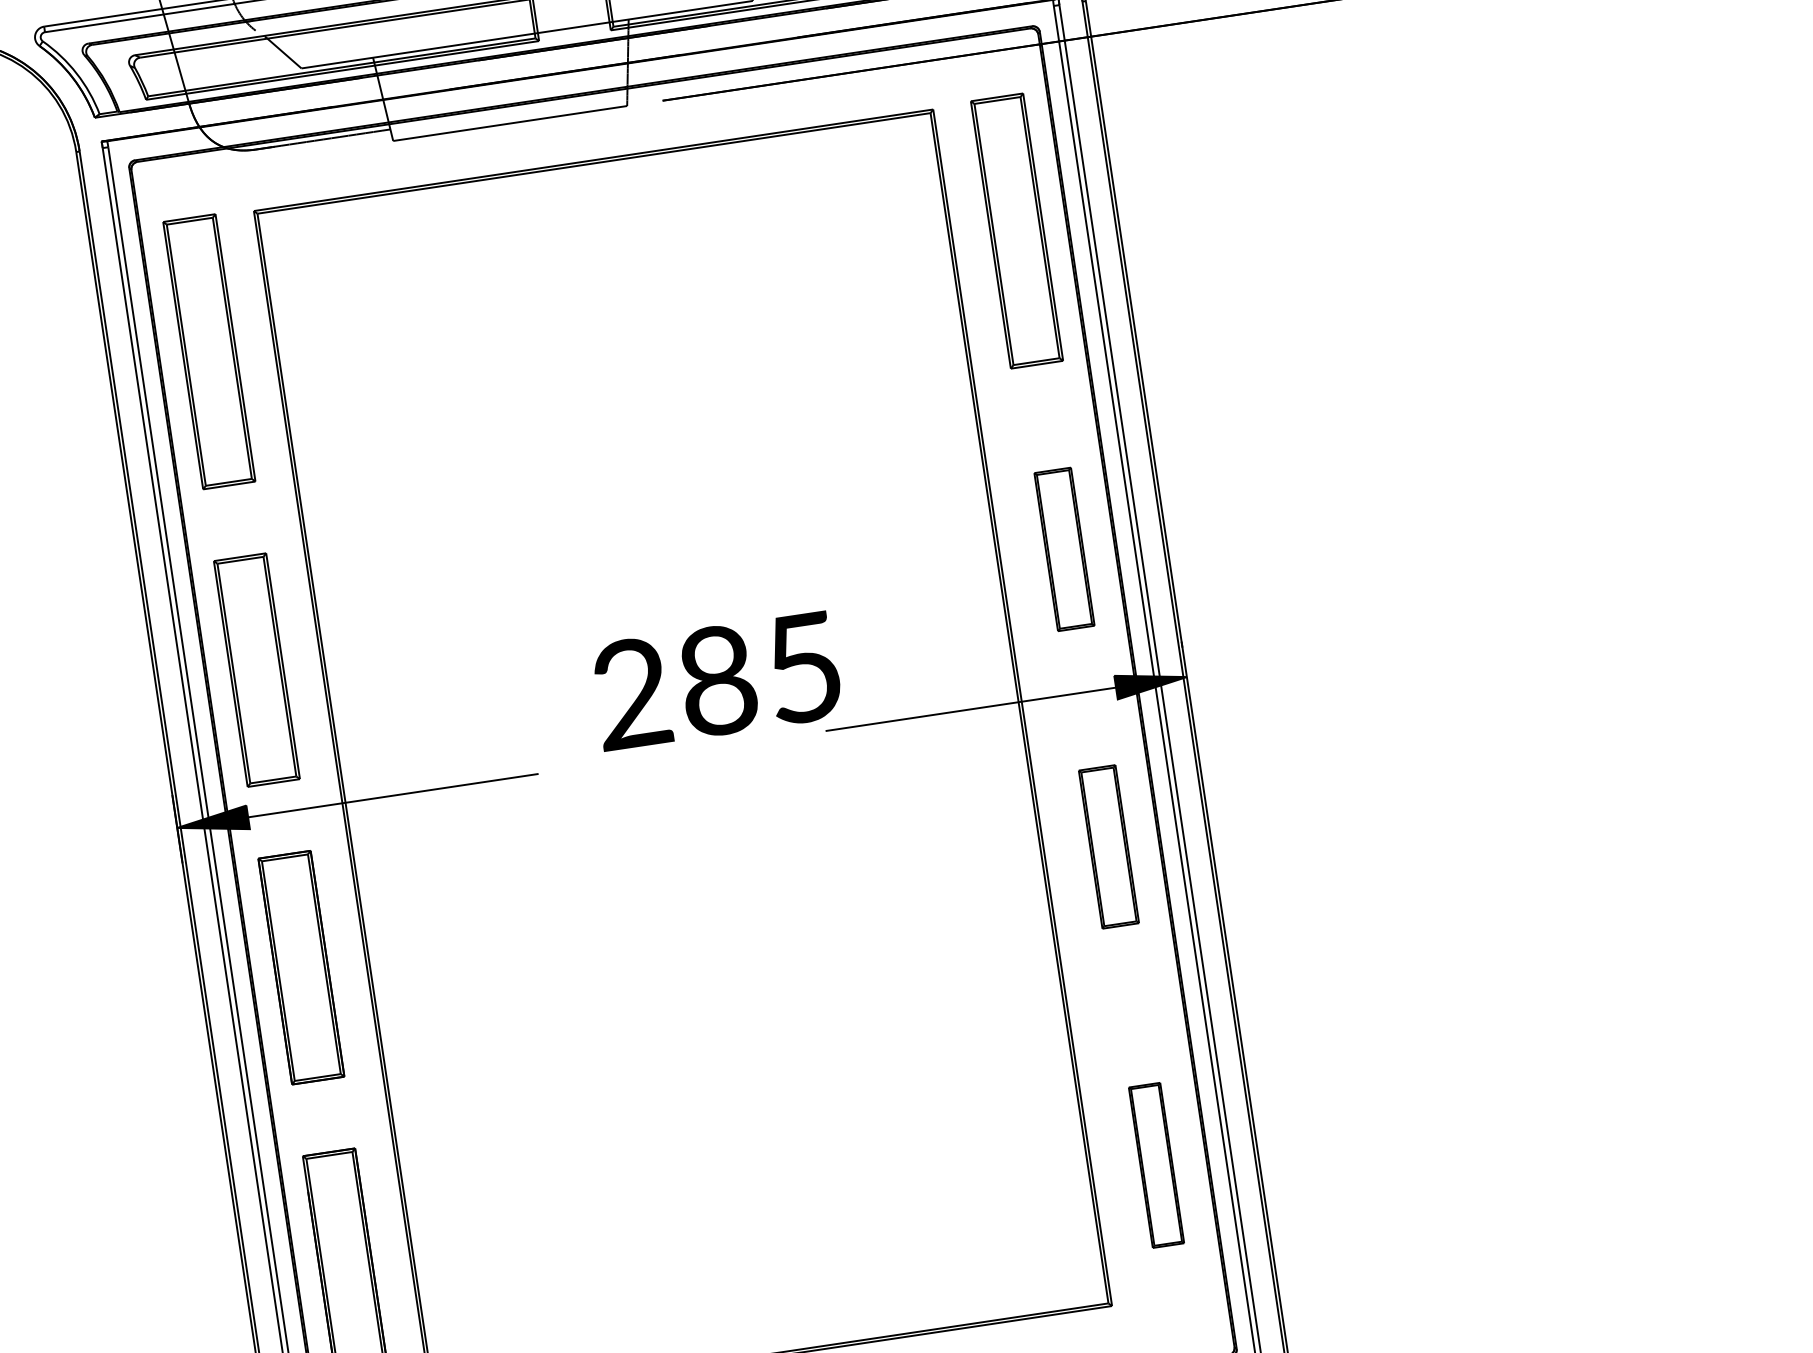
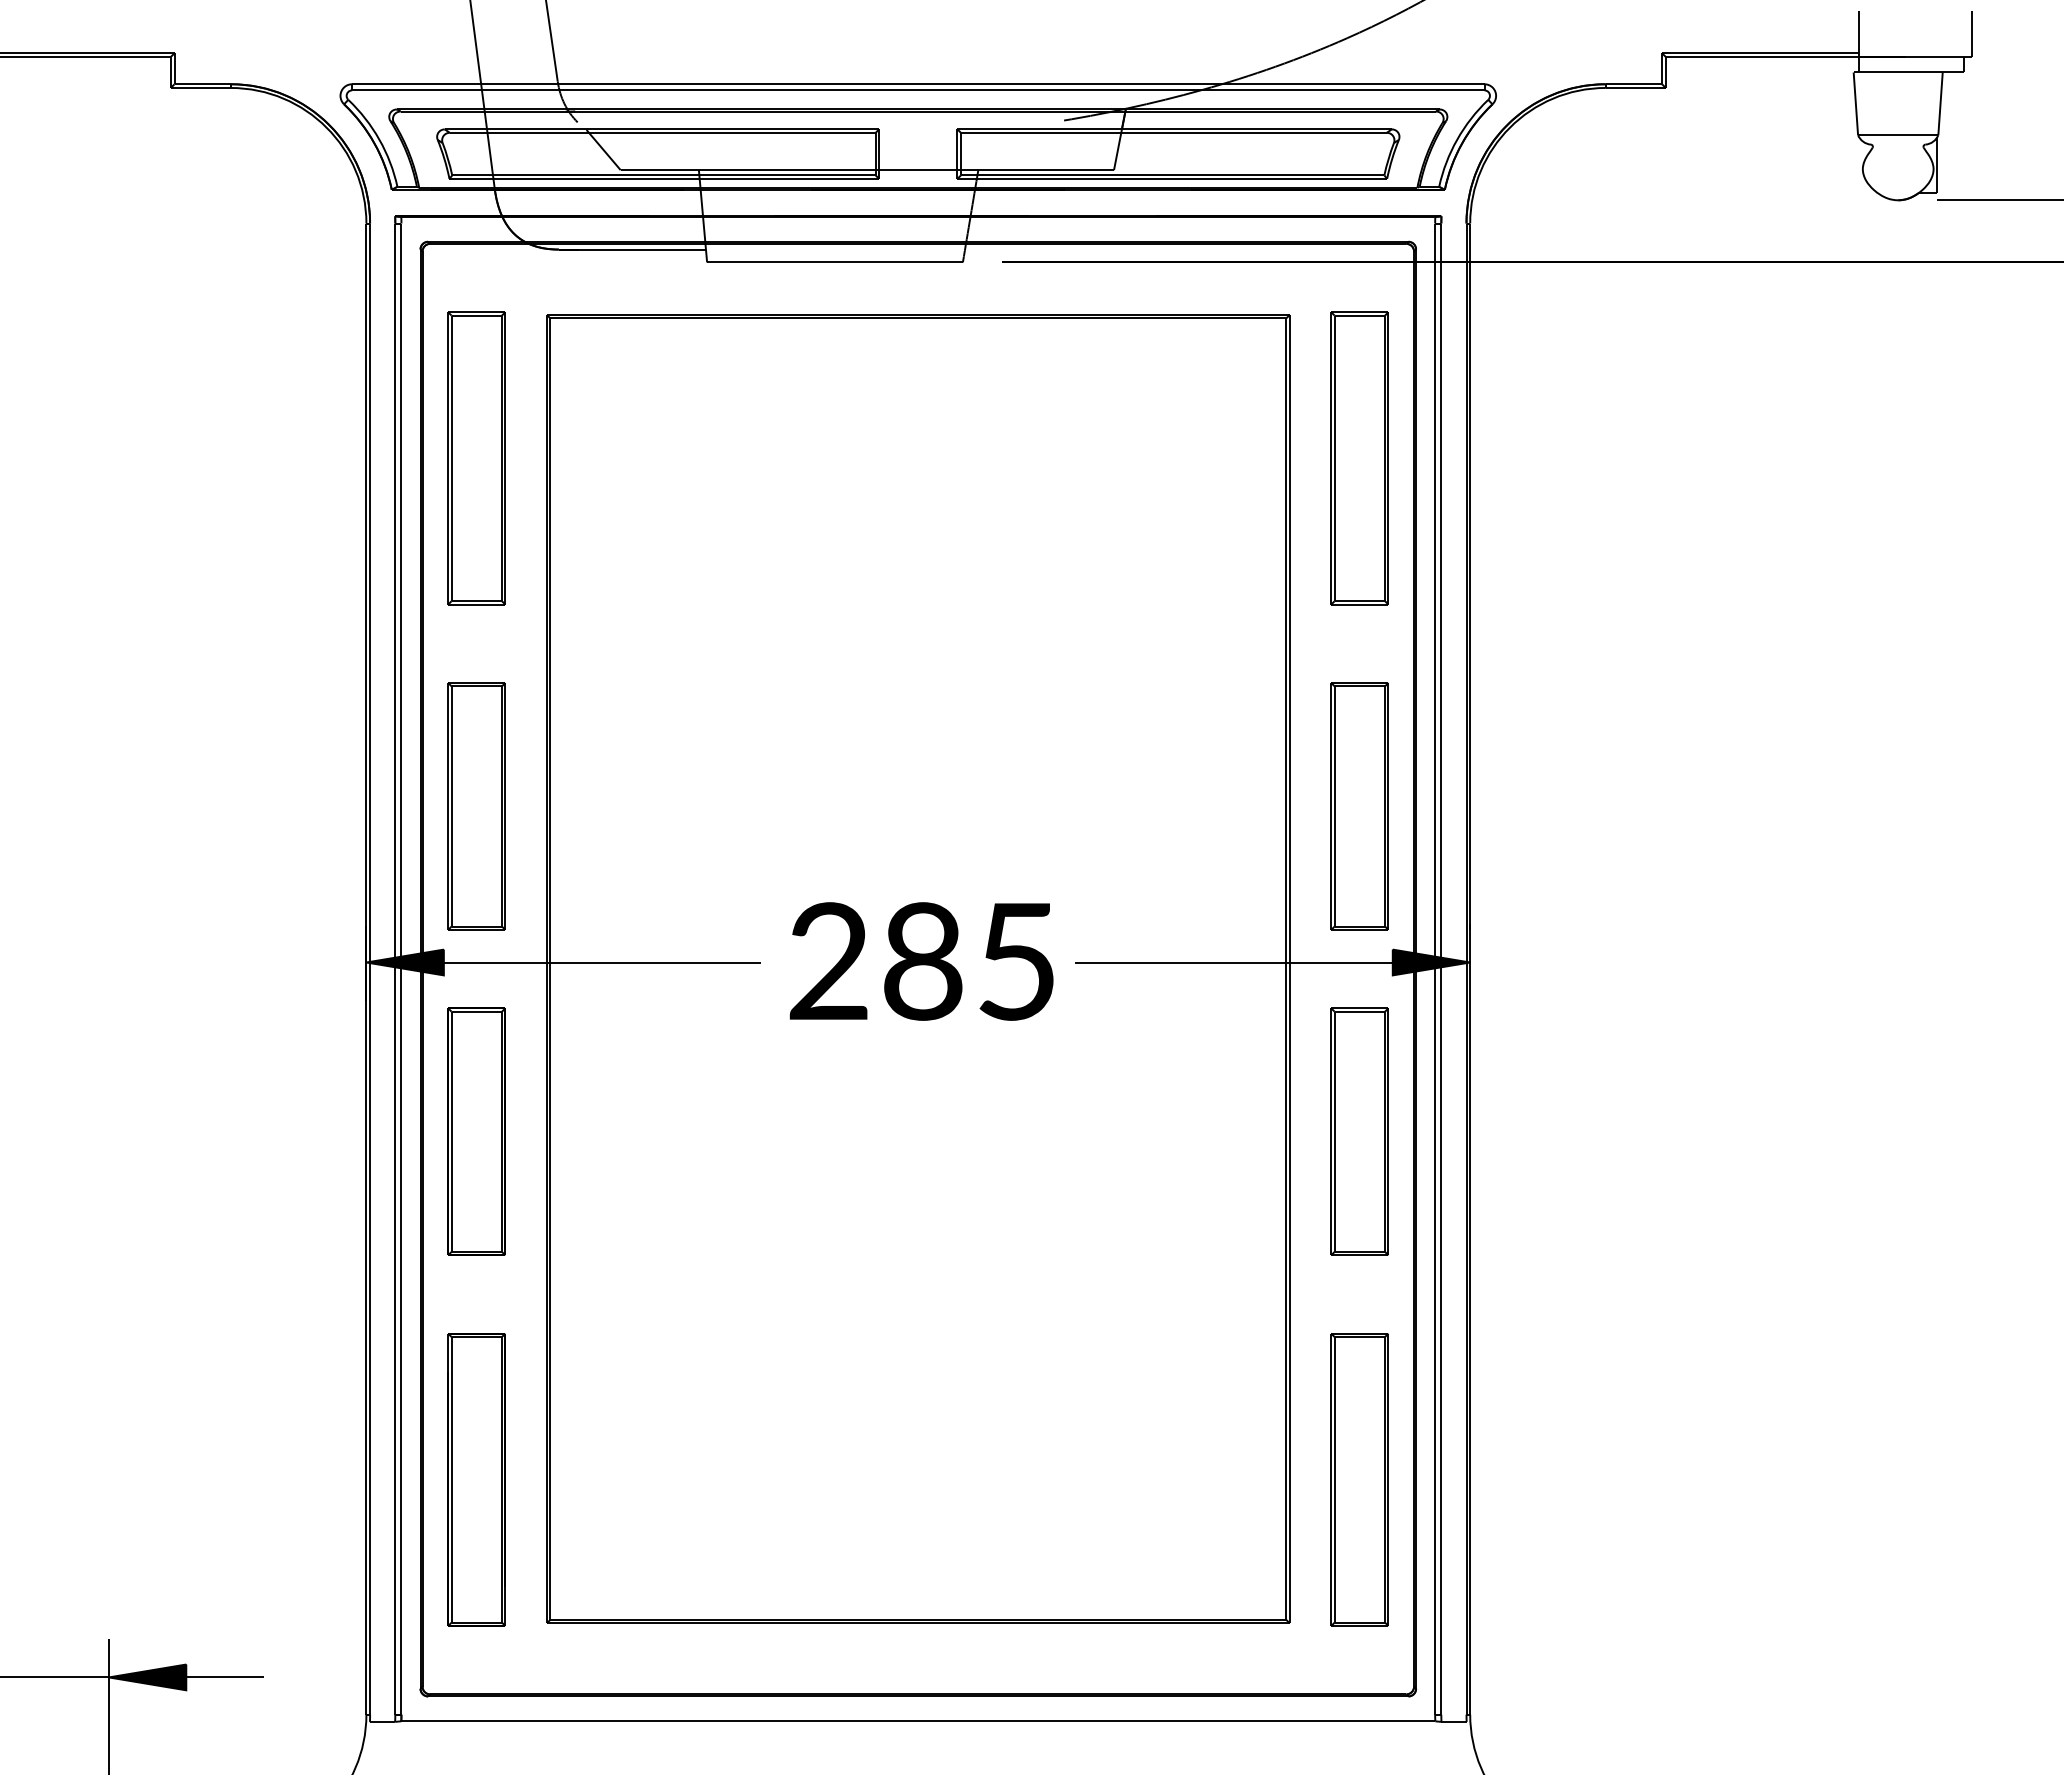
part: (1064, 549) -> (1359, 806), size x1.43
text: (716, 680) -> (921, 961), moved
part: (1108, 846) -> (1359, 1131), size x1.43
part: (1156, 1165) -> (1359, 1479), size x1.67

